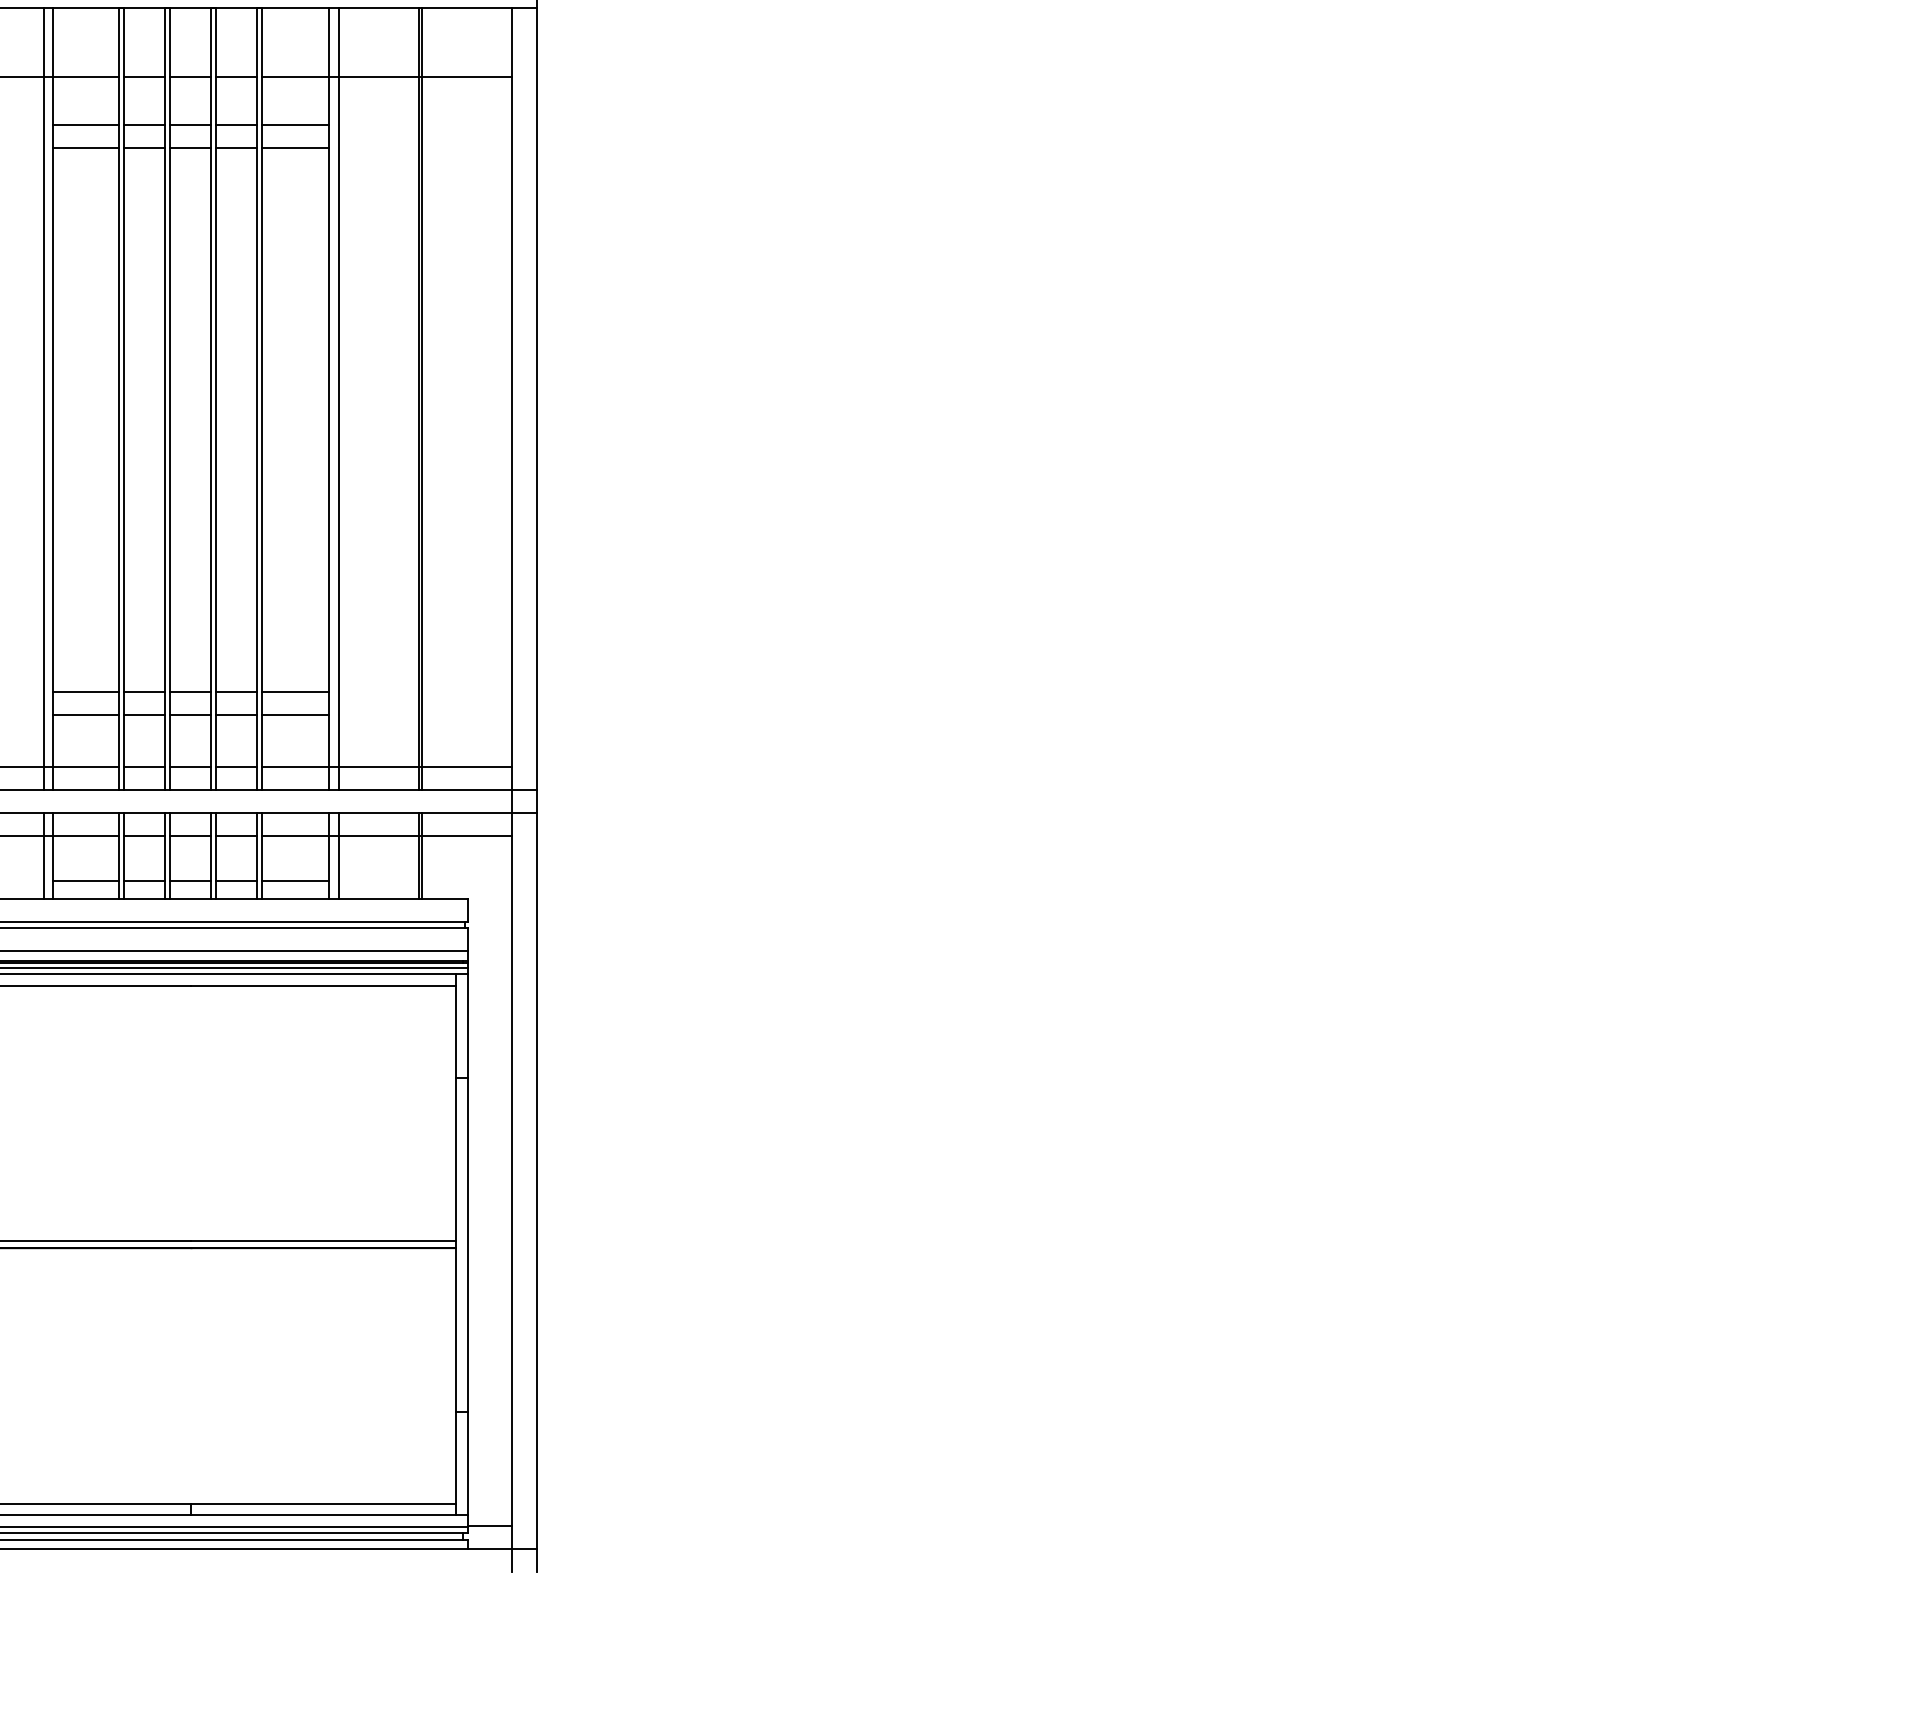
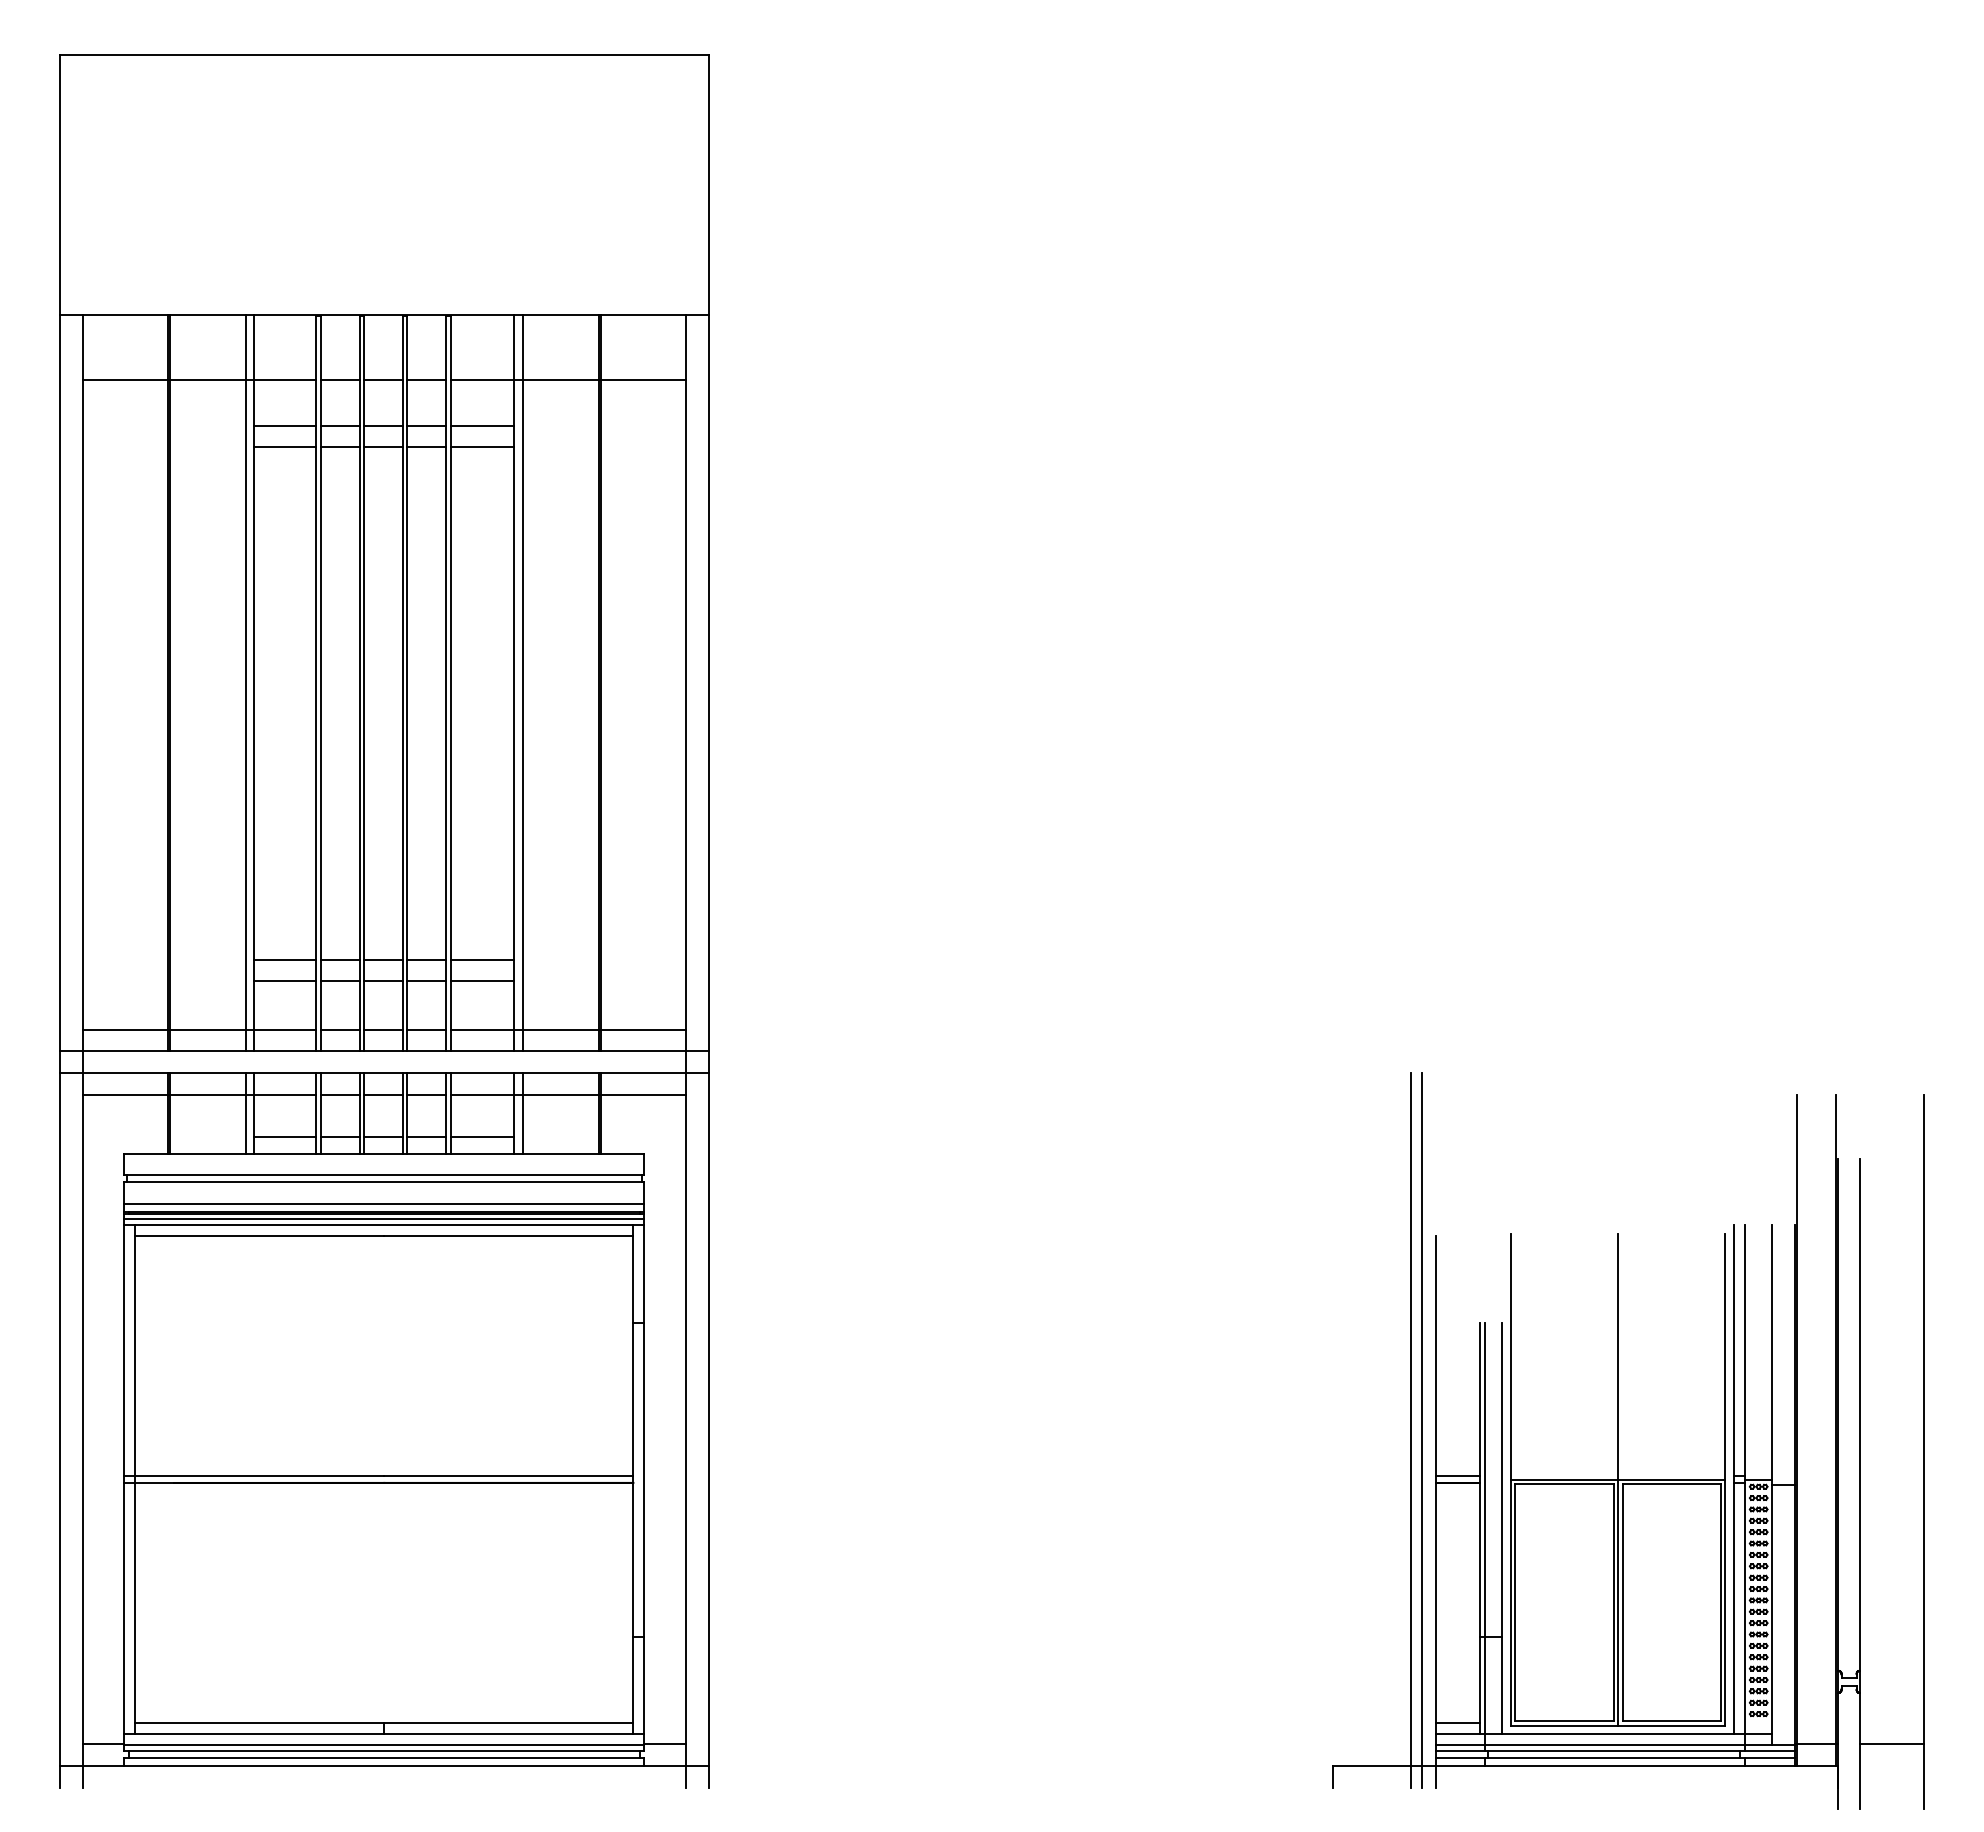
part: (1502, 1203) -> (1618, 1440), added

